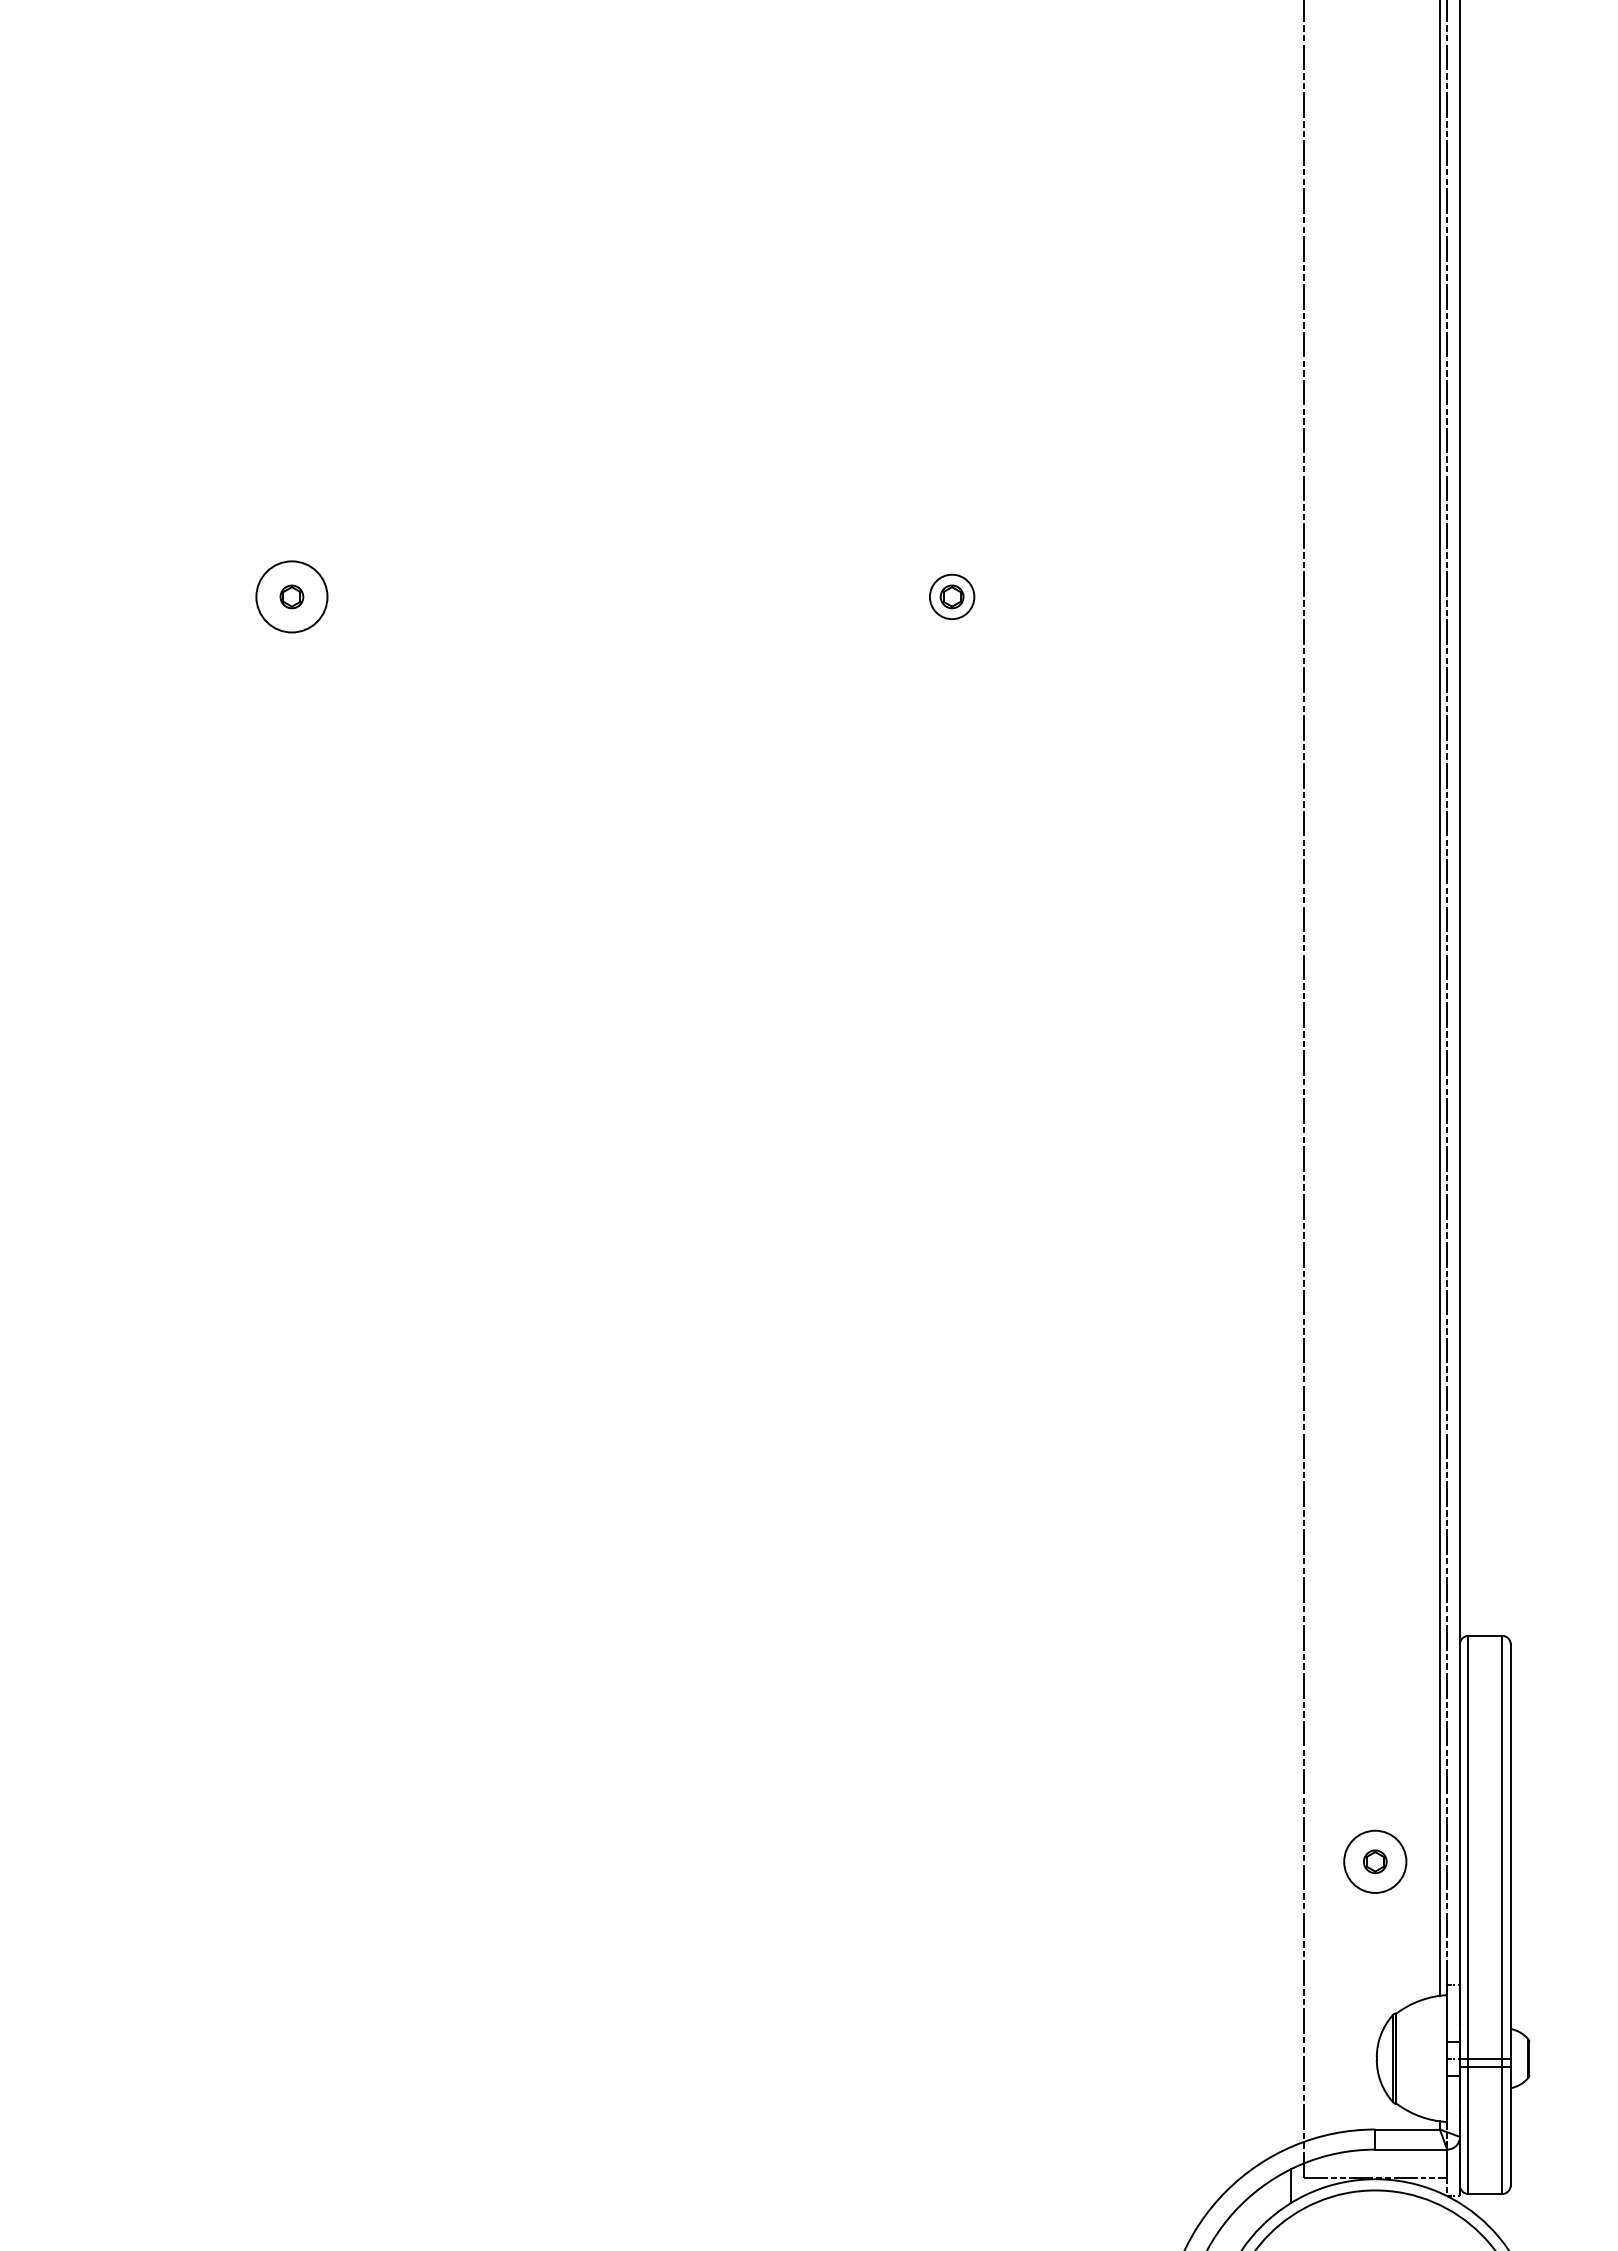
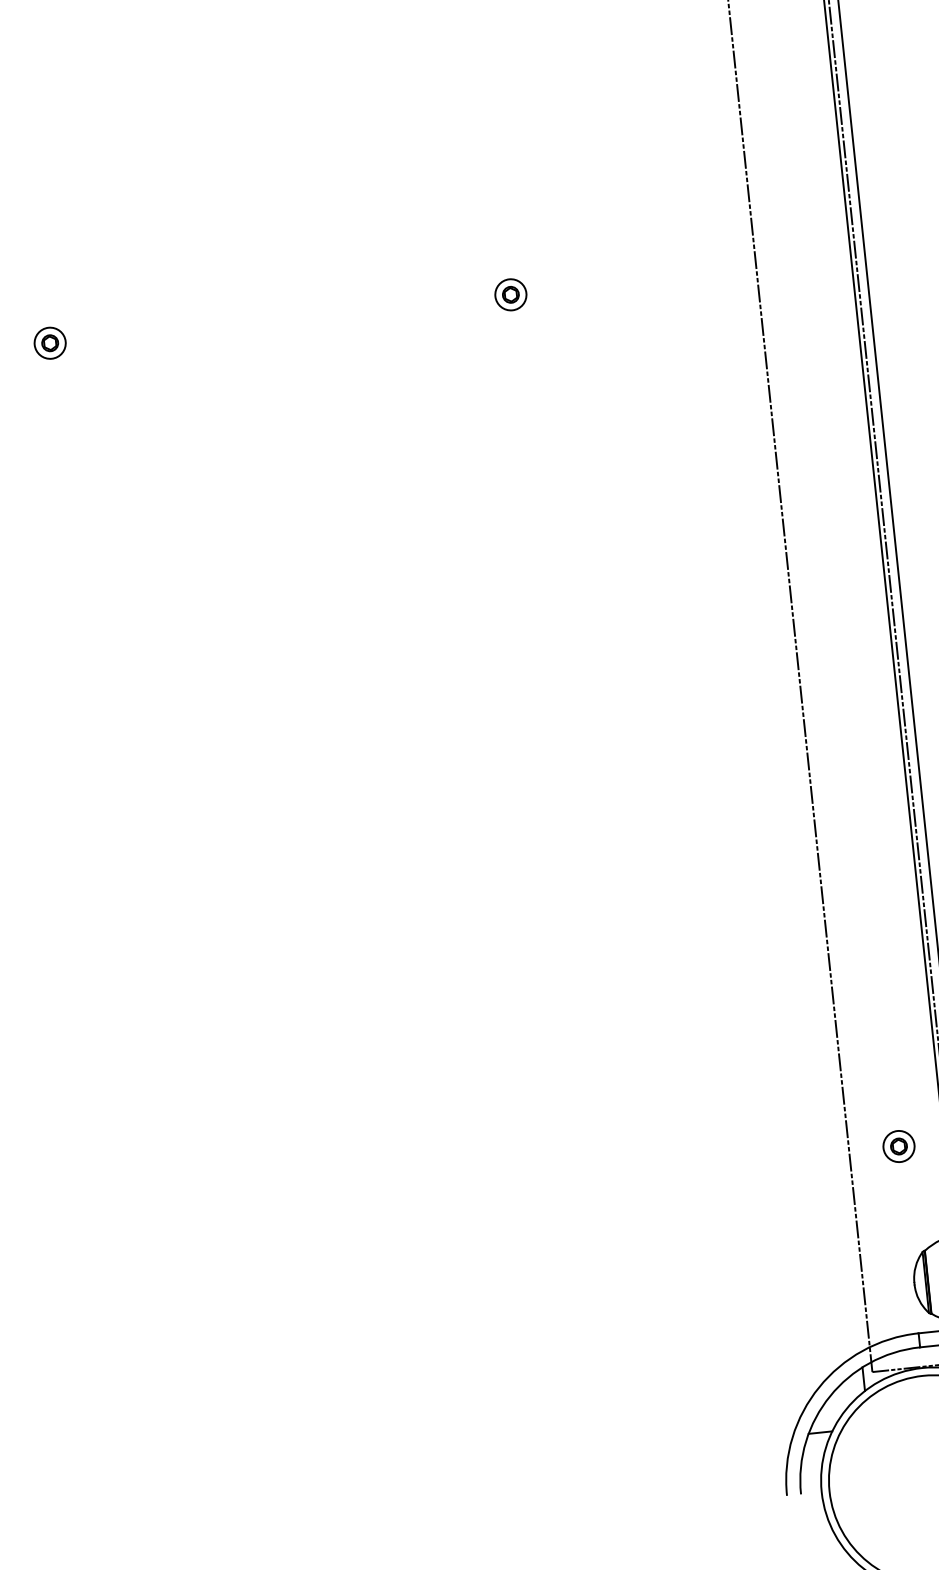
circle: (291, 596) -> (49, 343), size x0.62
circle: (1375, 1861) -> (899, 1146), size x0.71

